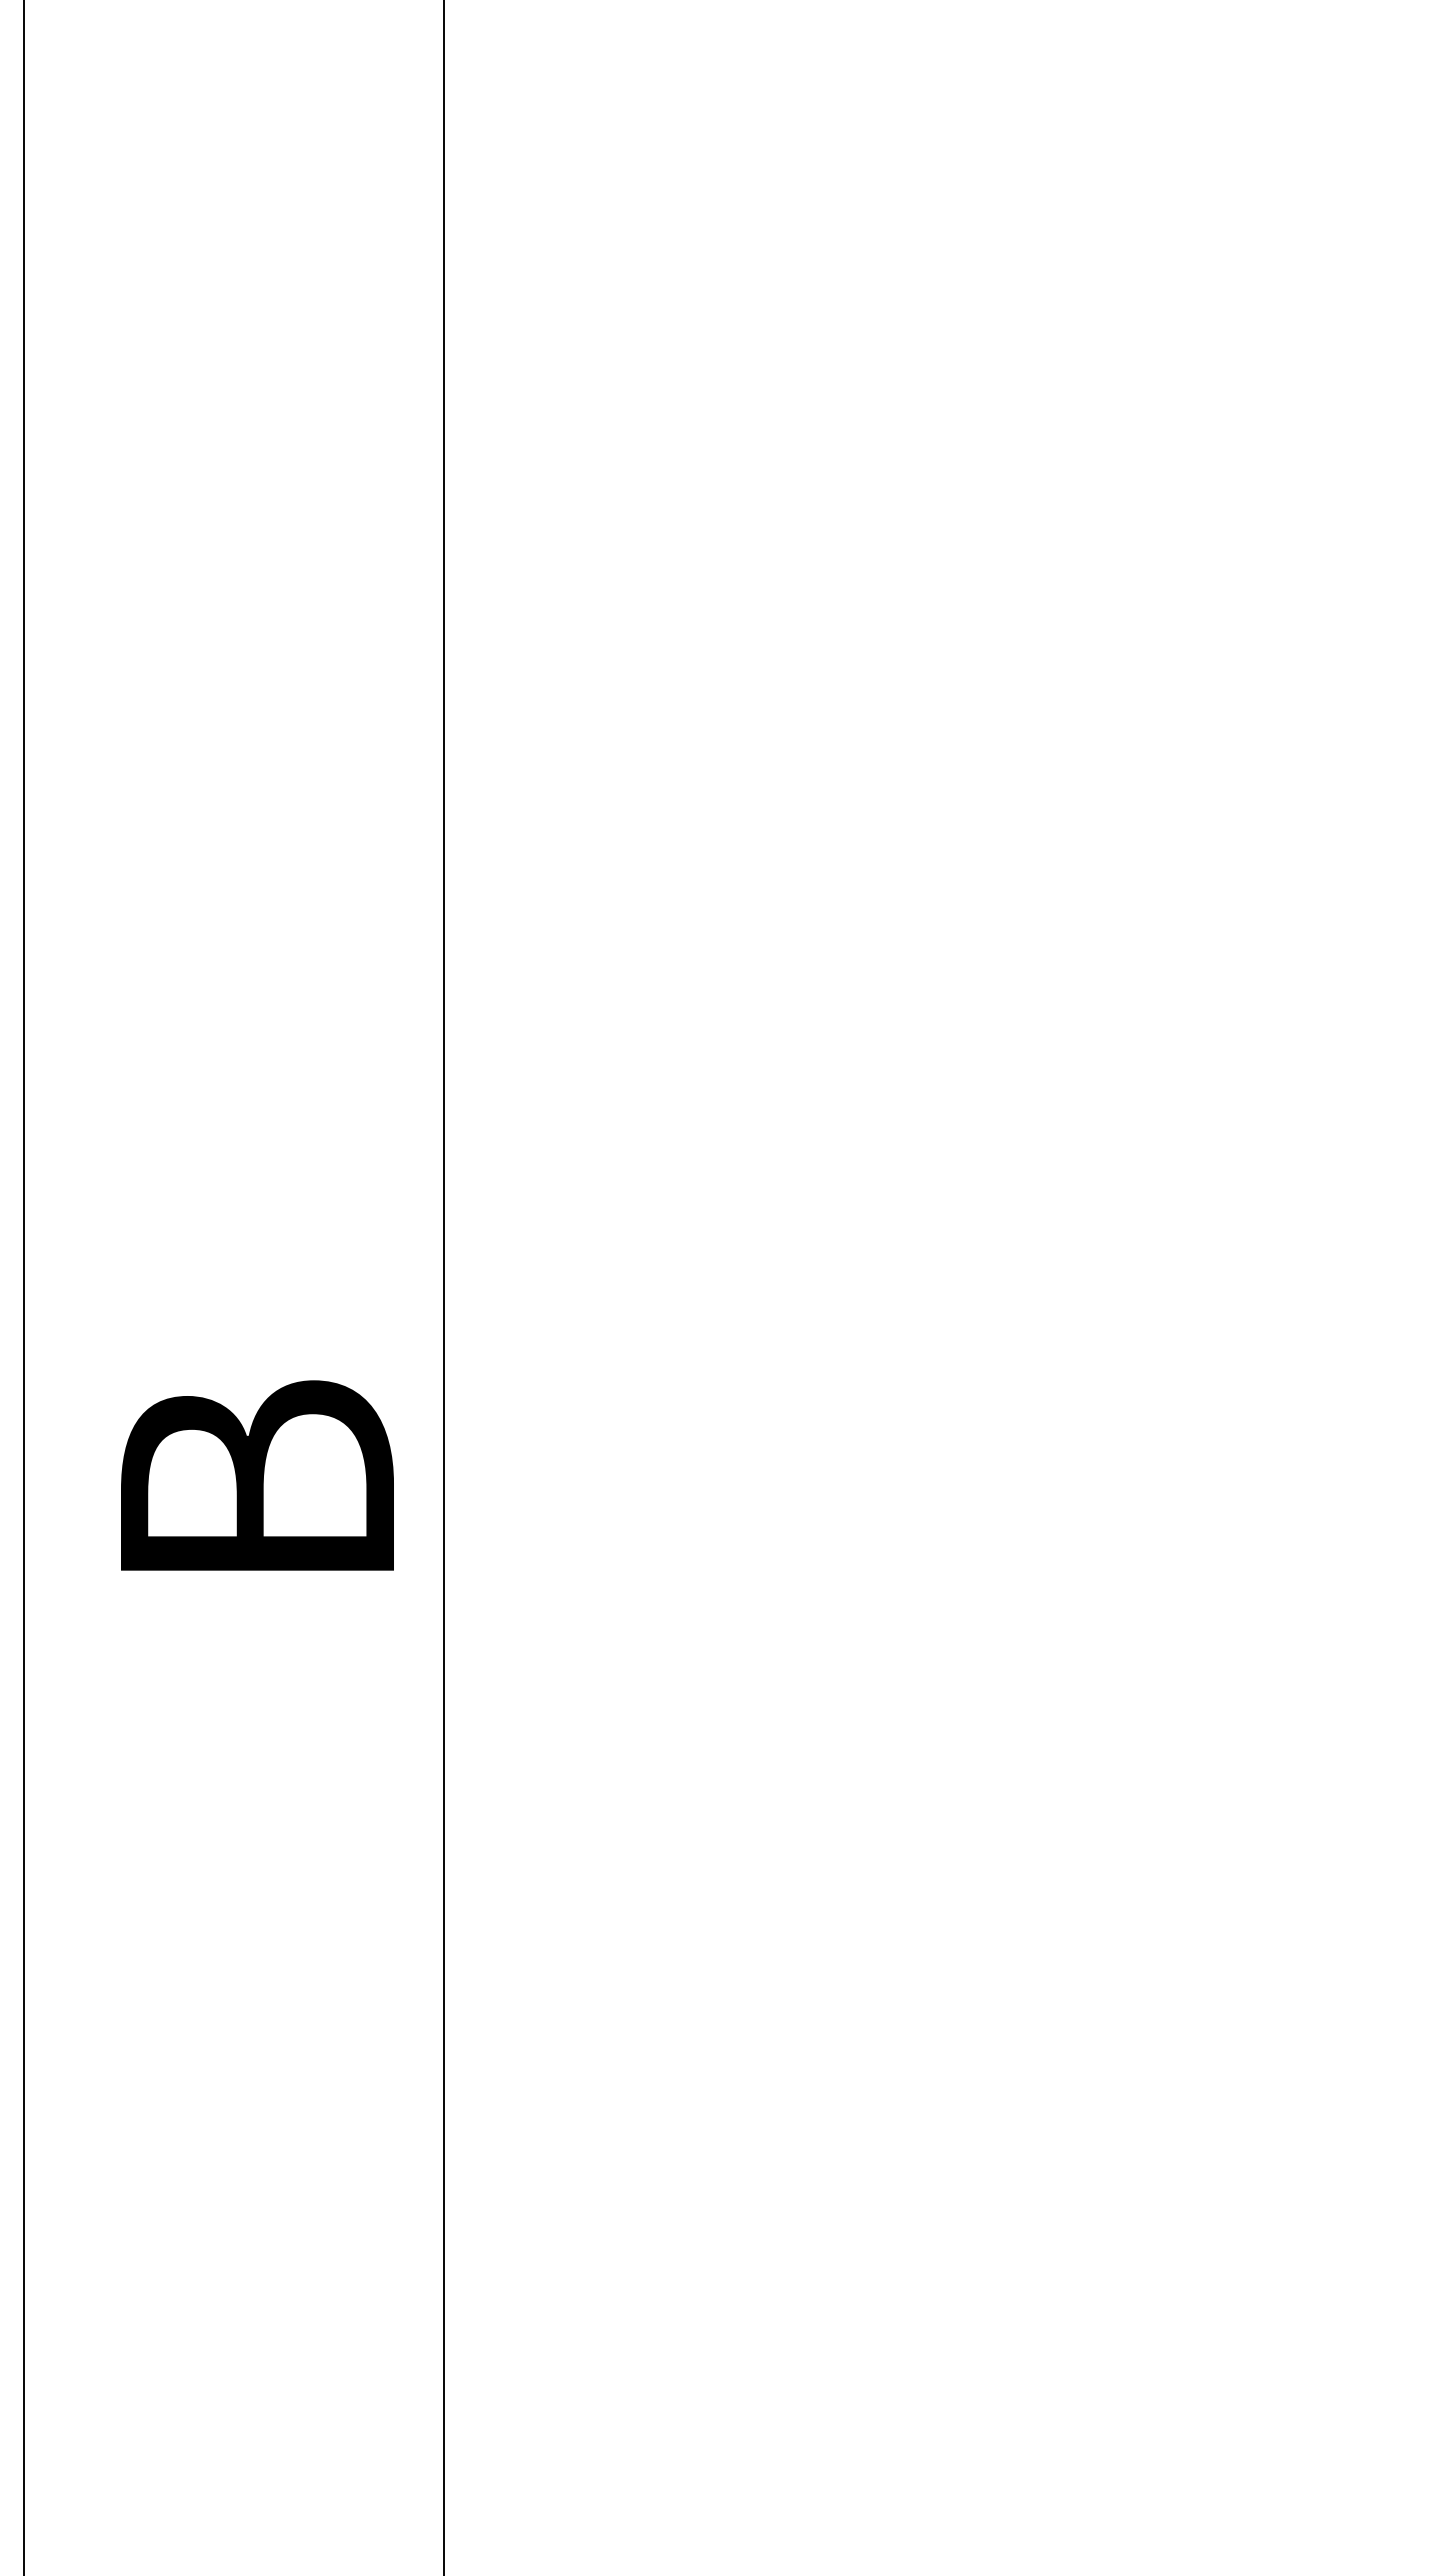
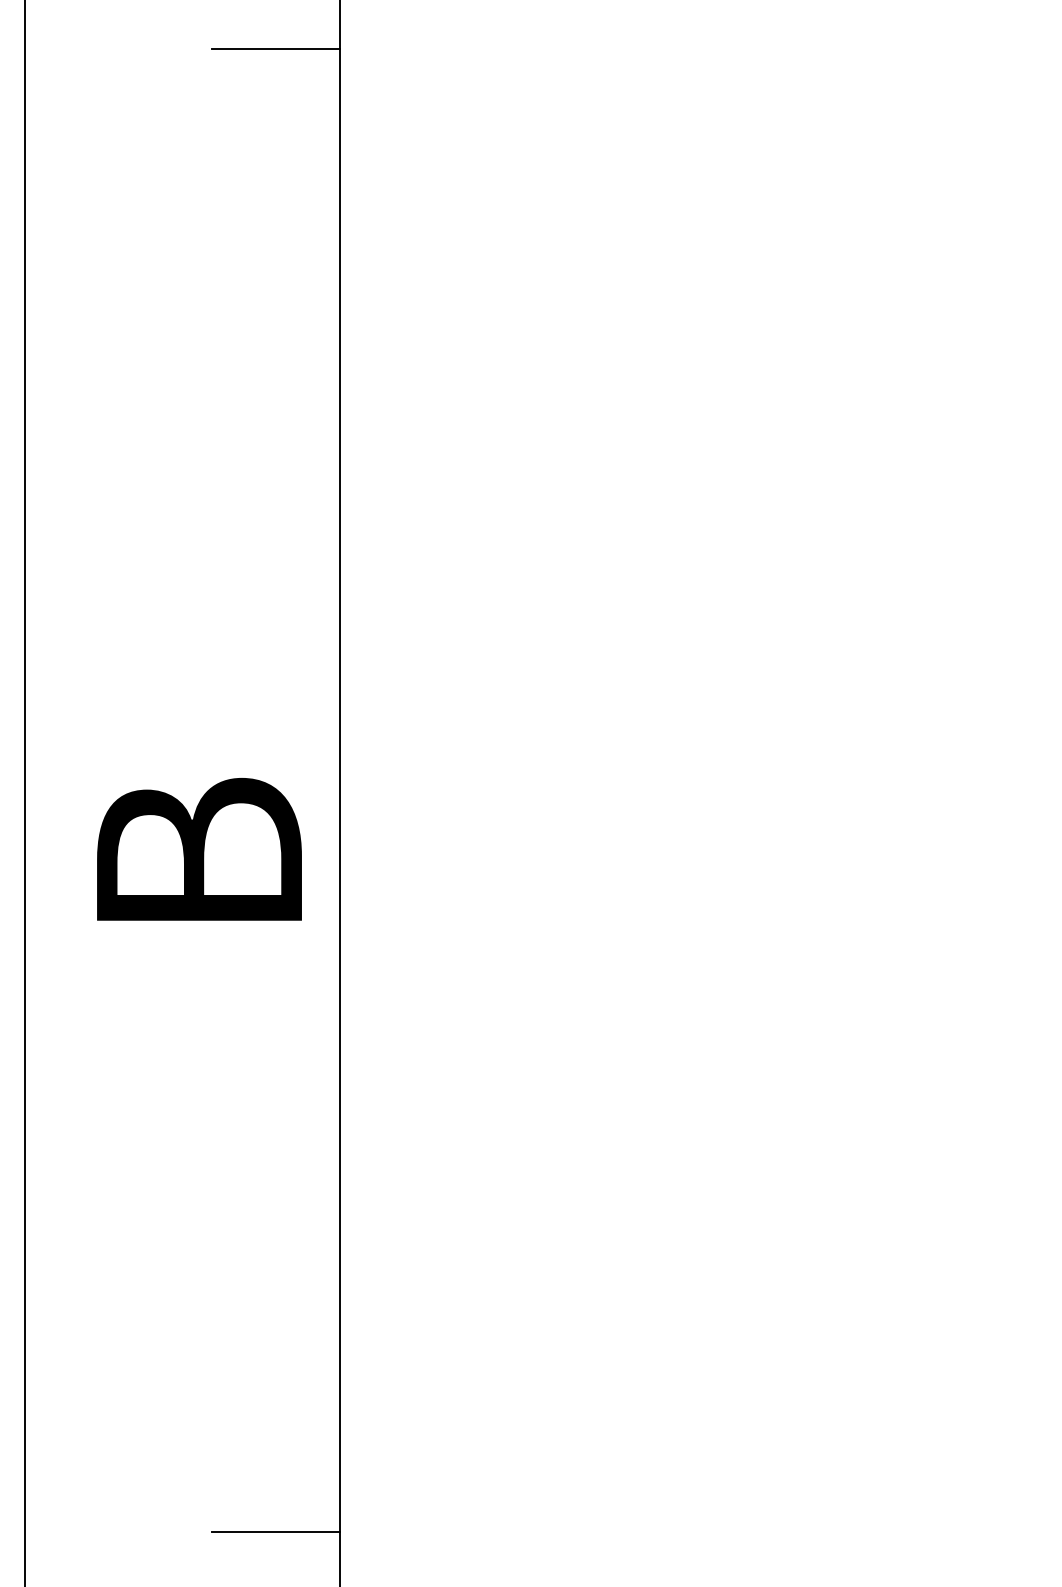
line: (358, 408) -> (275, 48), added
line: (358, 2384) -> (275, 1531), added

